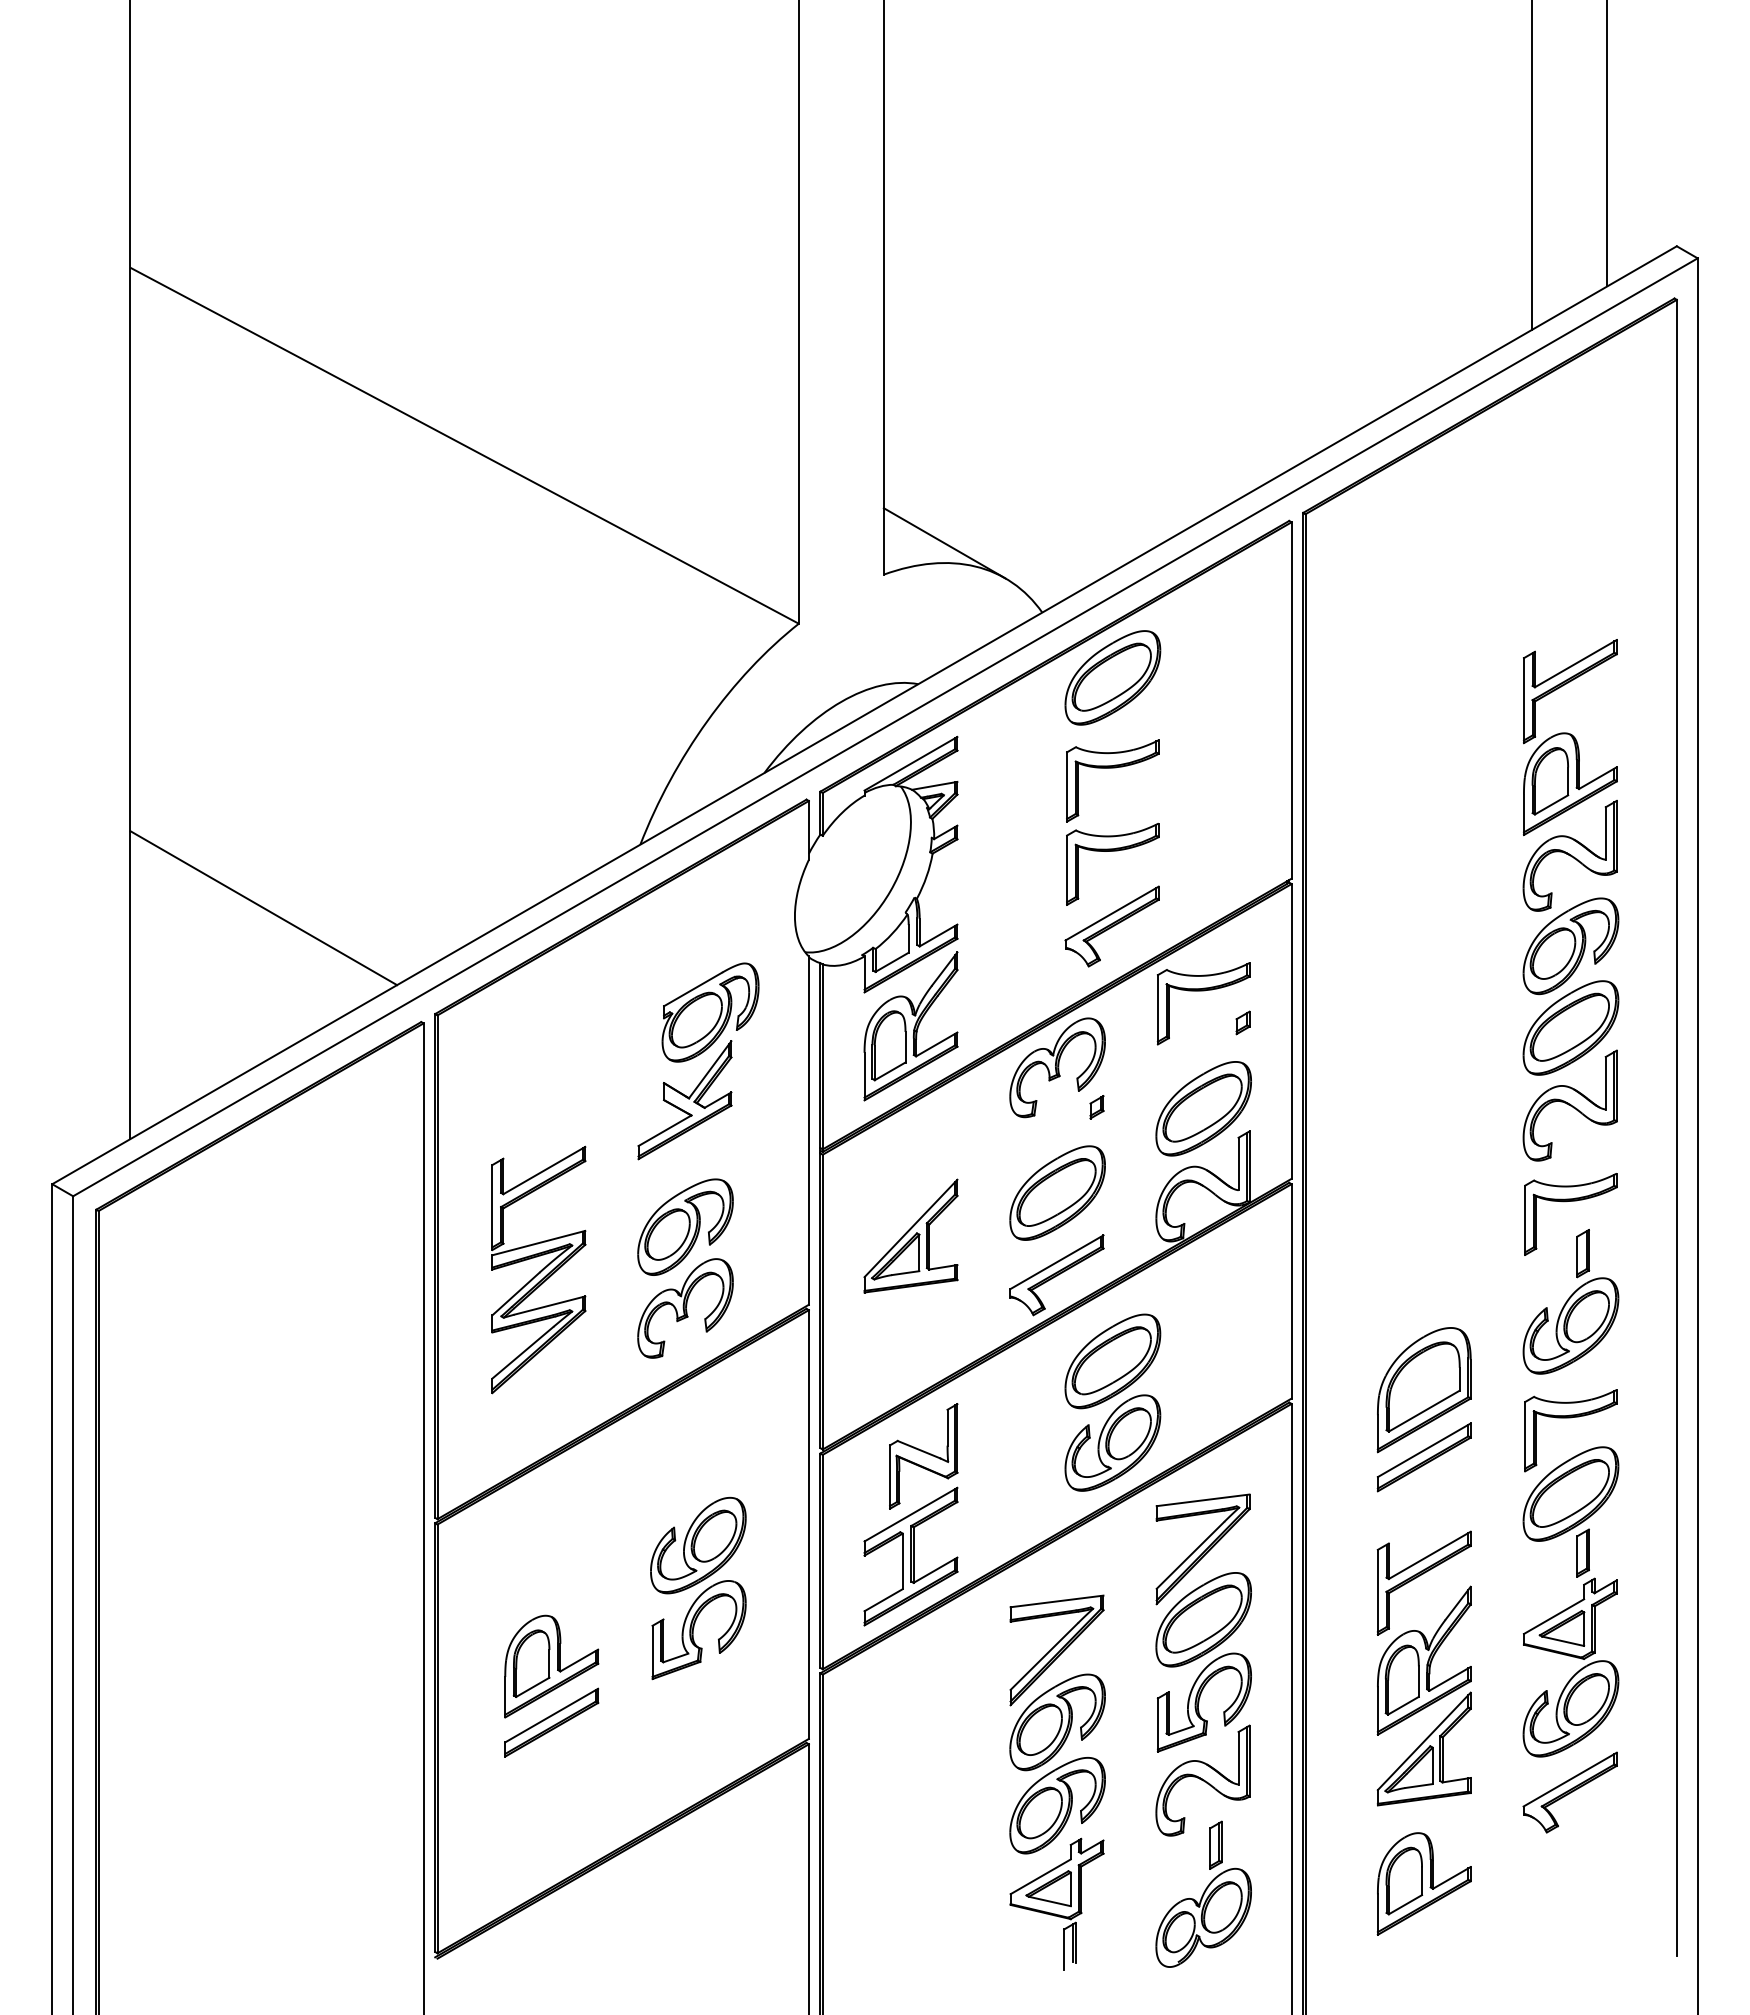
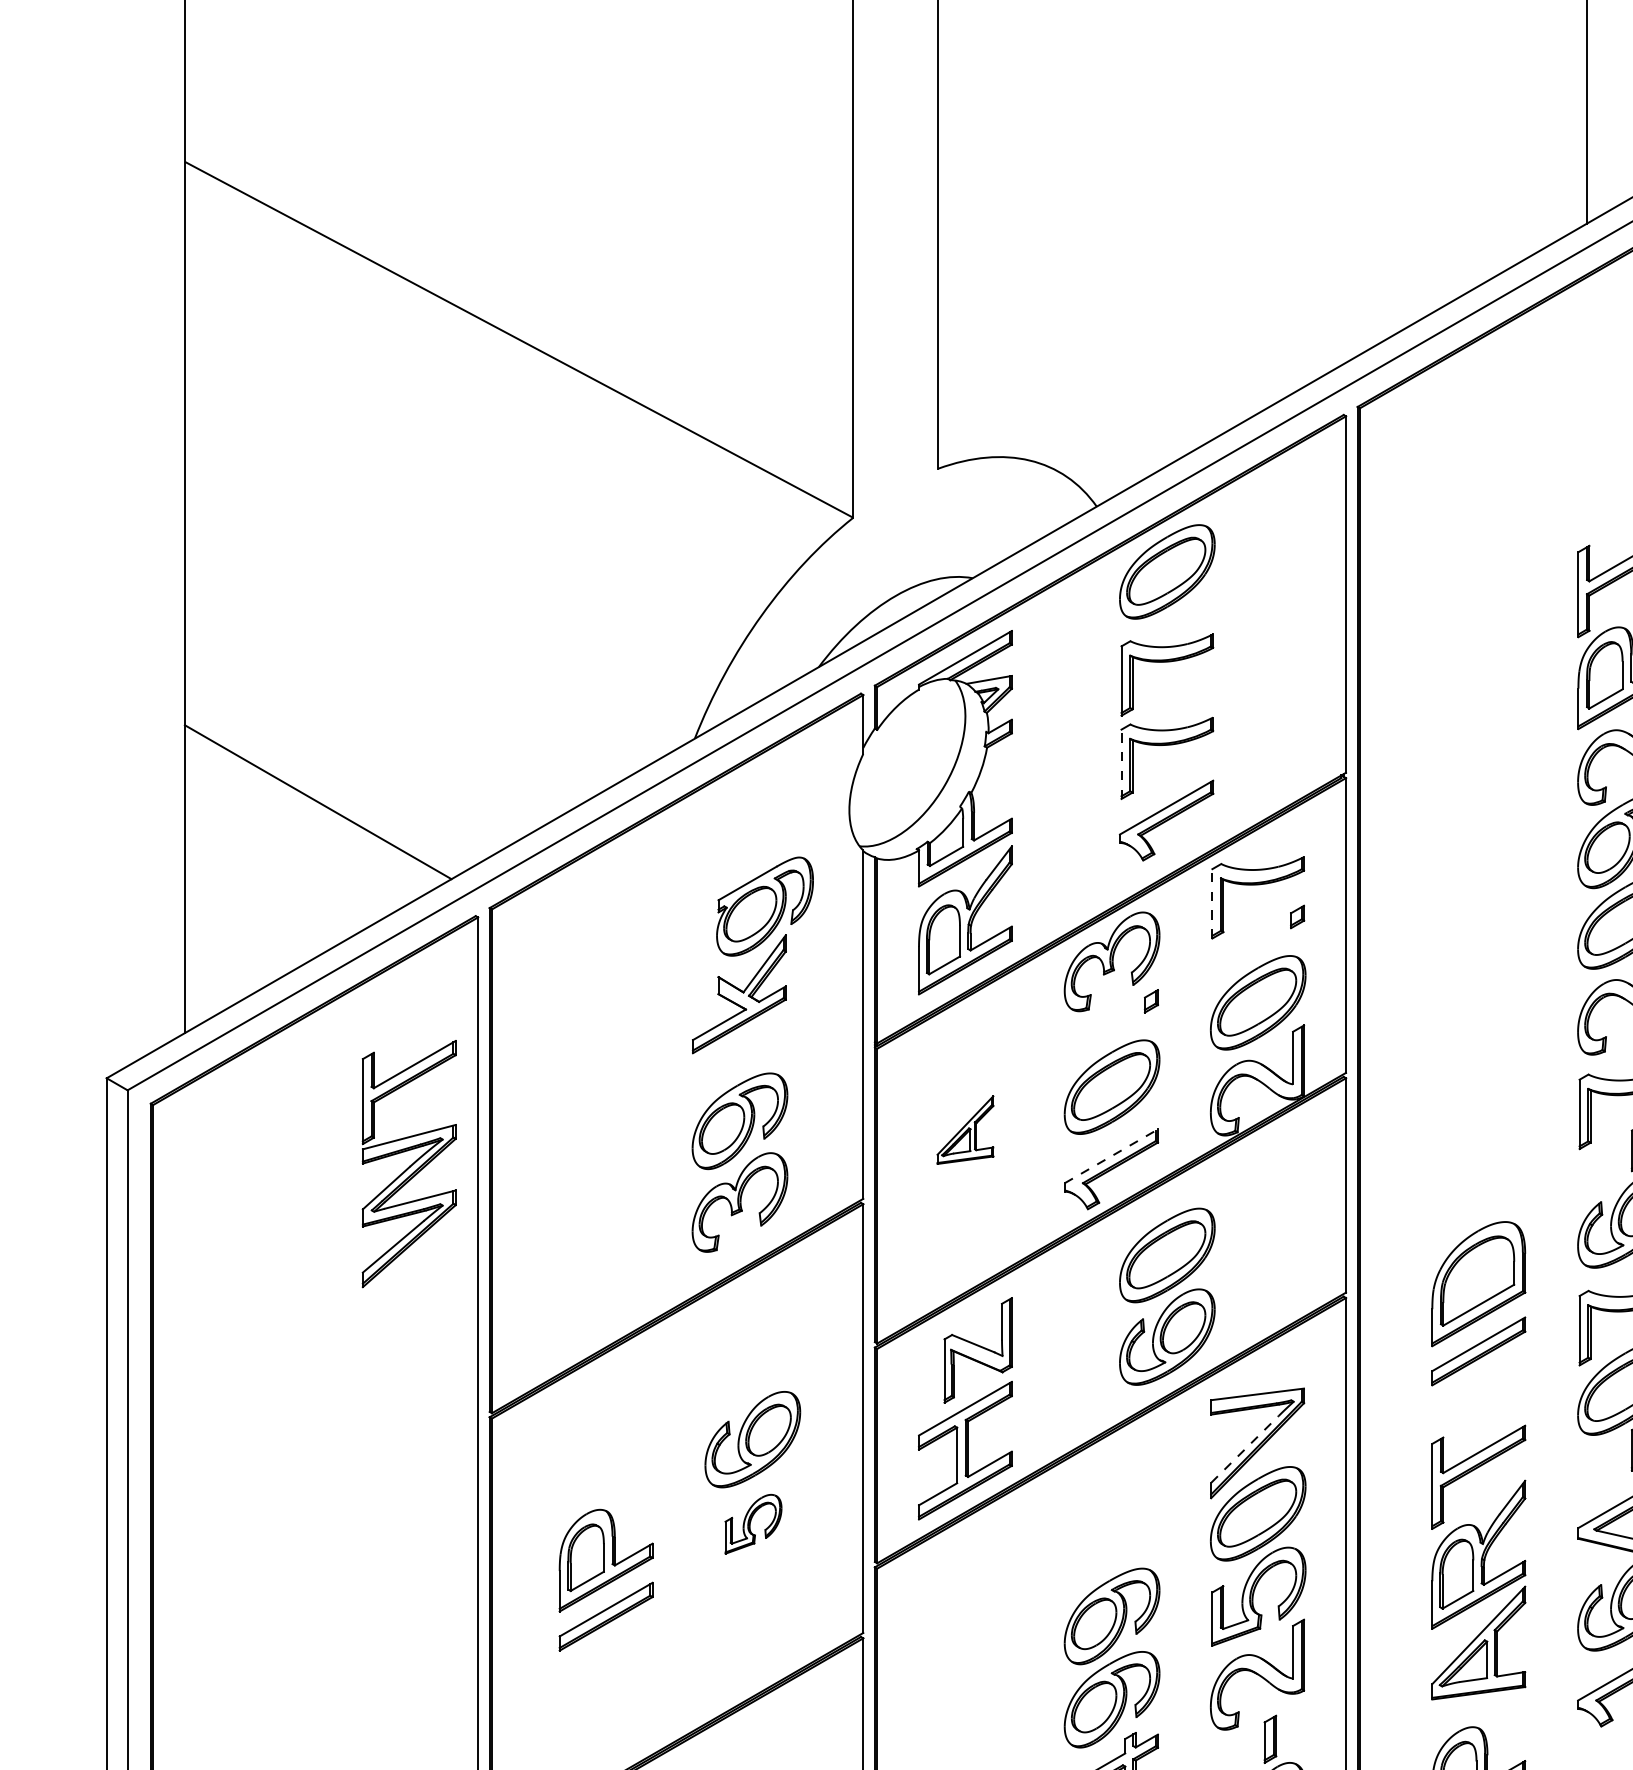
line: (944, 543) -> (998, 437), removed
line: (1067, 870) -> (1121, 764), solid -> dashed
line: (1157, 1009) -> (1211, 903), solid -> dashed
part: (910, 1235) -> (964, 1129), size x0.6
line: (1056, 1262) -> (1110, 1156), solid -> dashed
part: (538, 1269) -> (408, 1163), moved
line: (1190, 1555) -> (1244, 1449), solid -> dashed
part: (698, 1630) -> (752, 1524), size x0.6
part: (1056, 1650) -> (1110, 1544), removed

